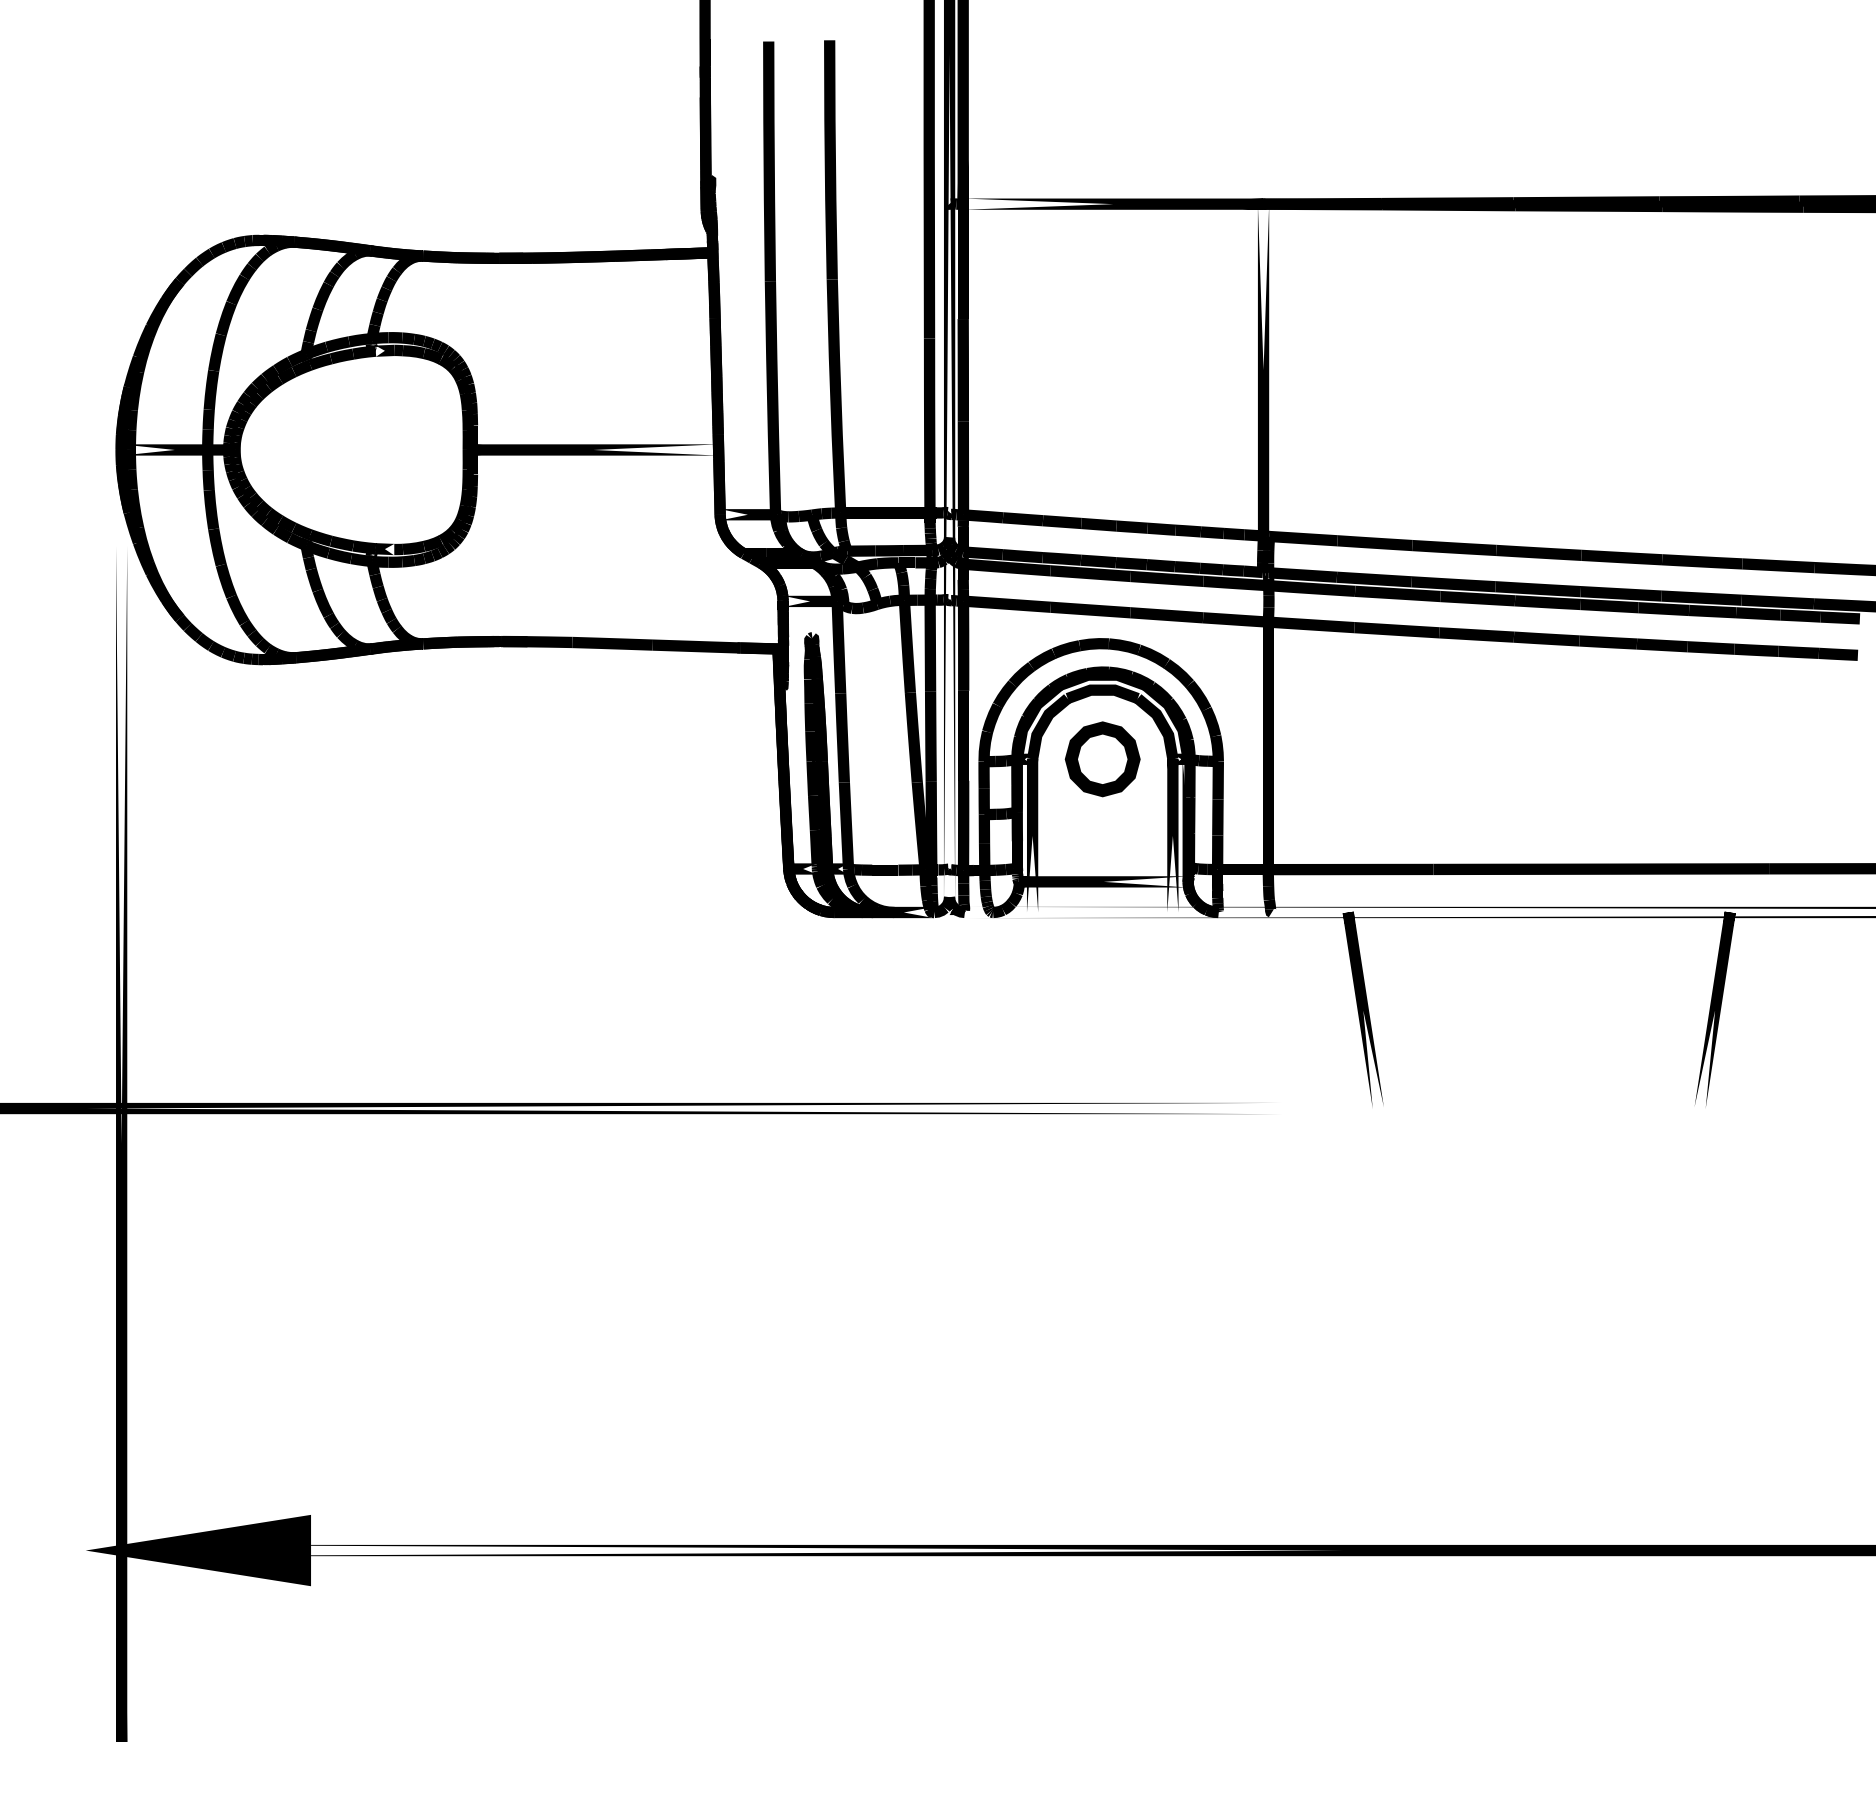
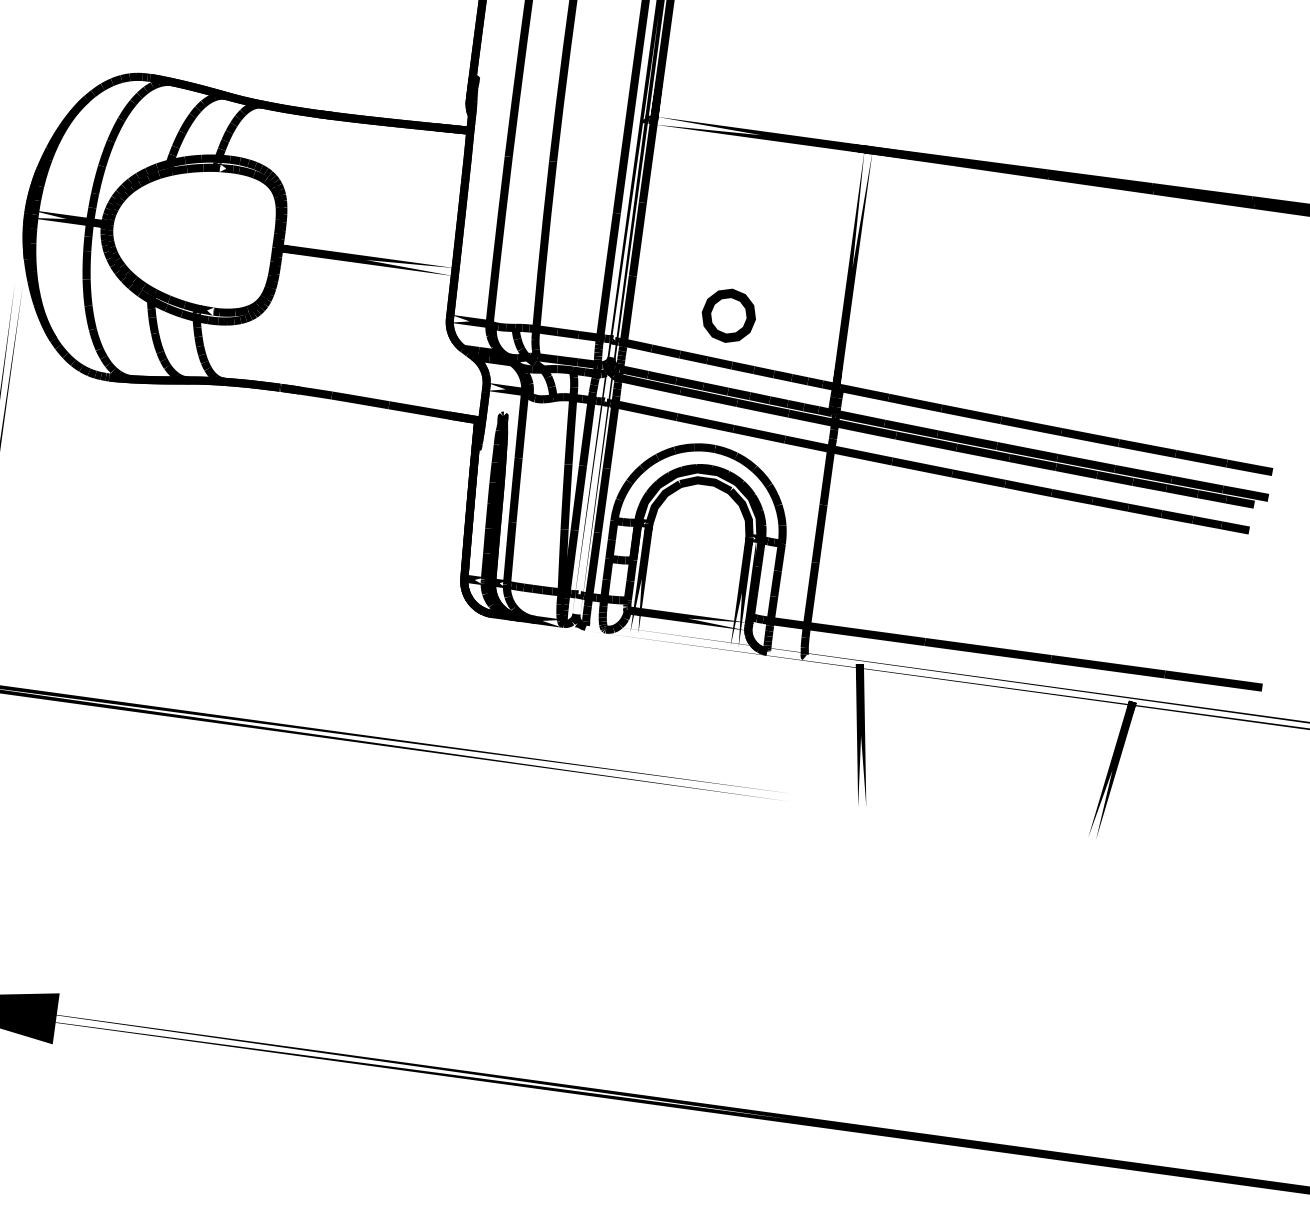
part: (1102, 759) -> (728, 315), moved

